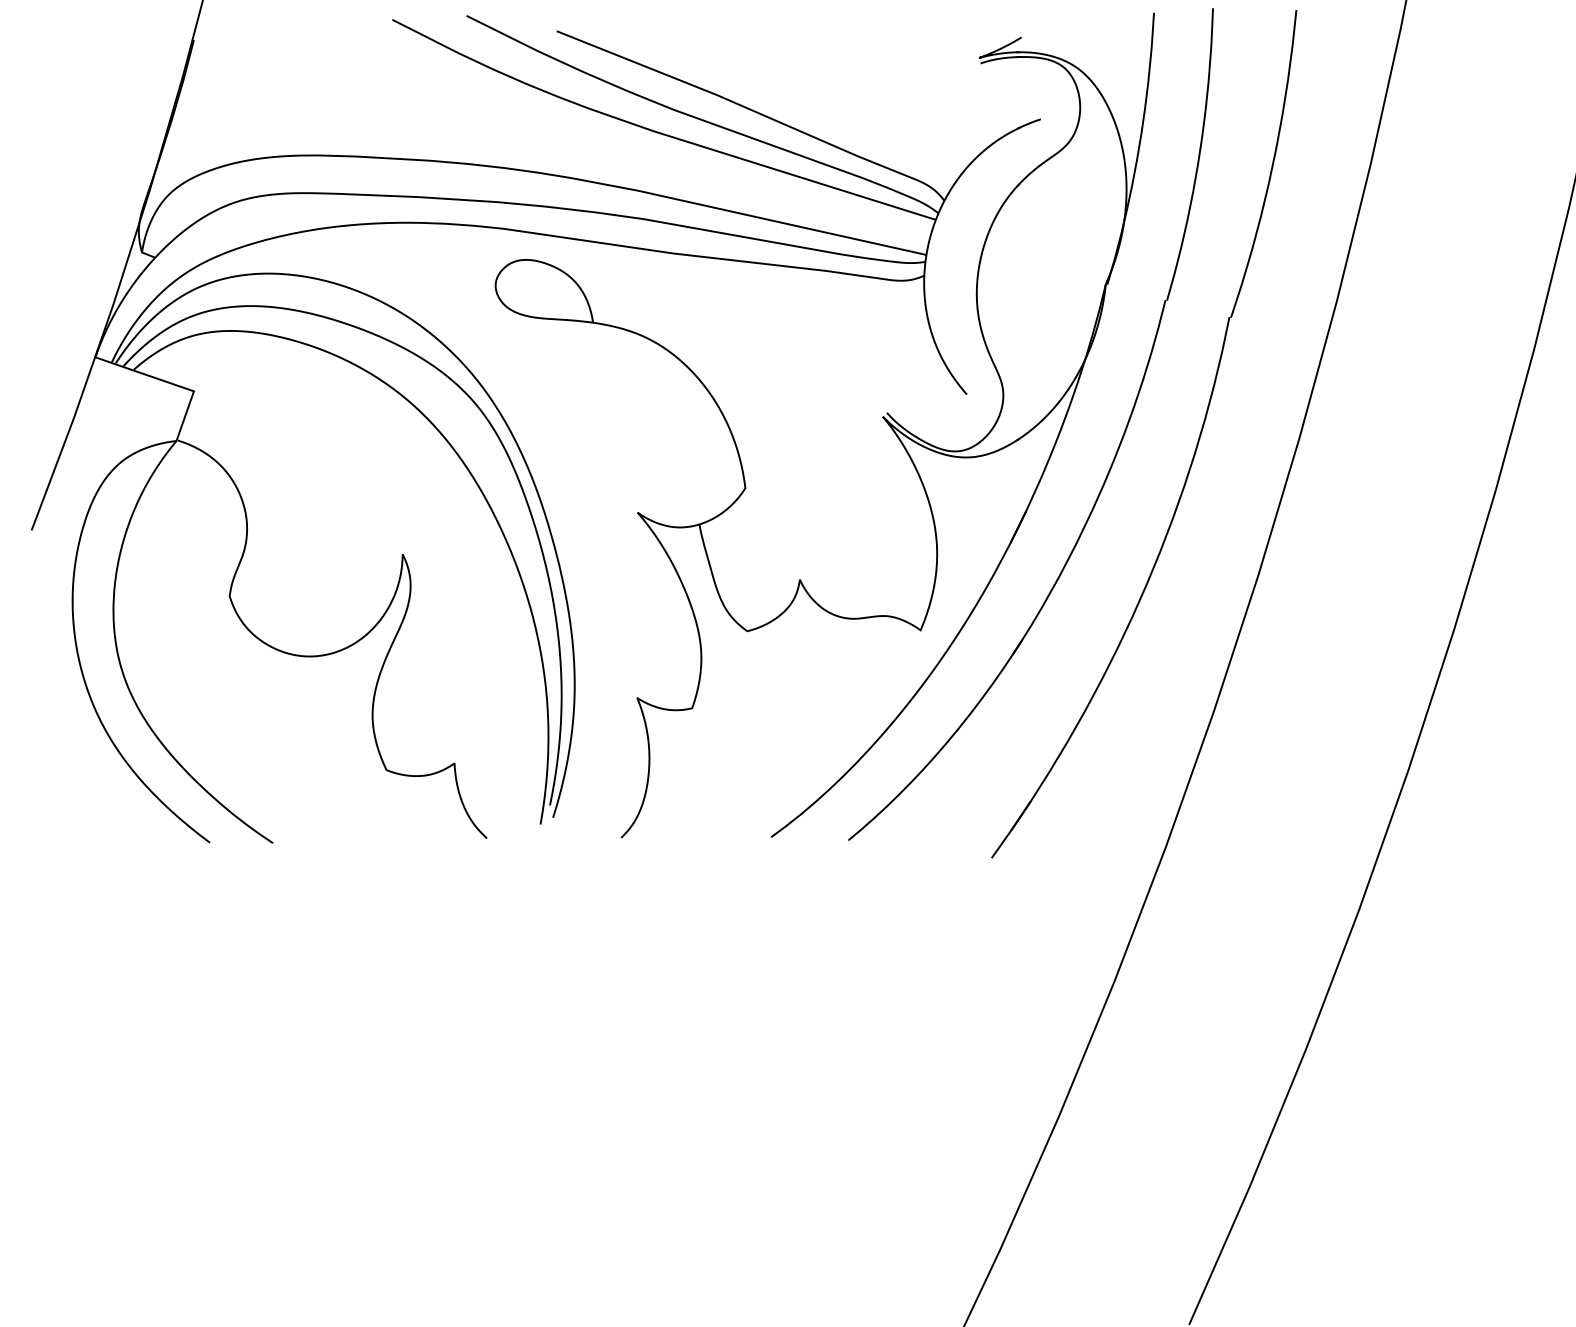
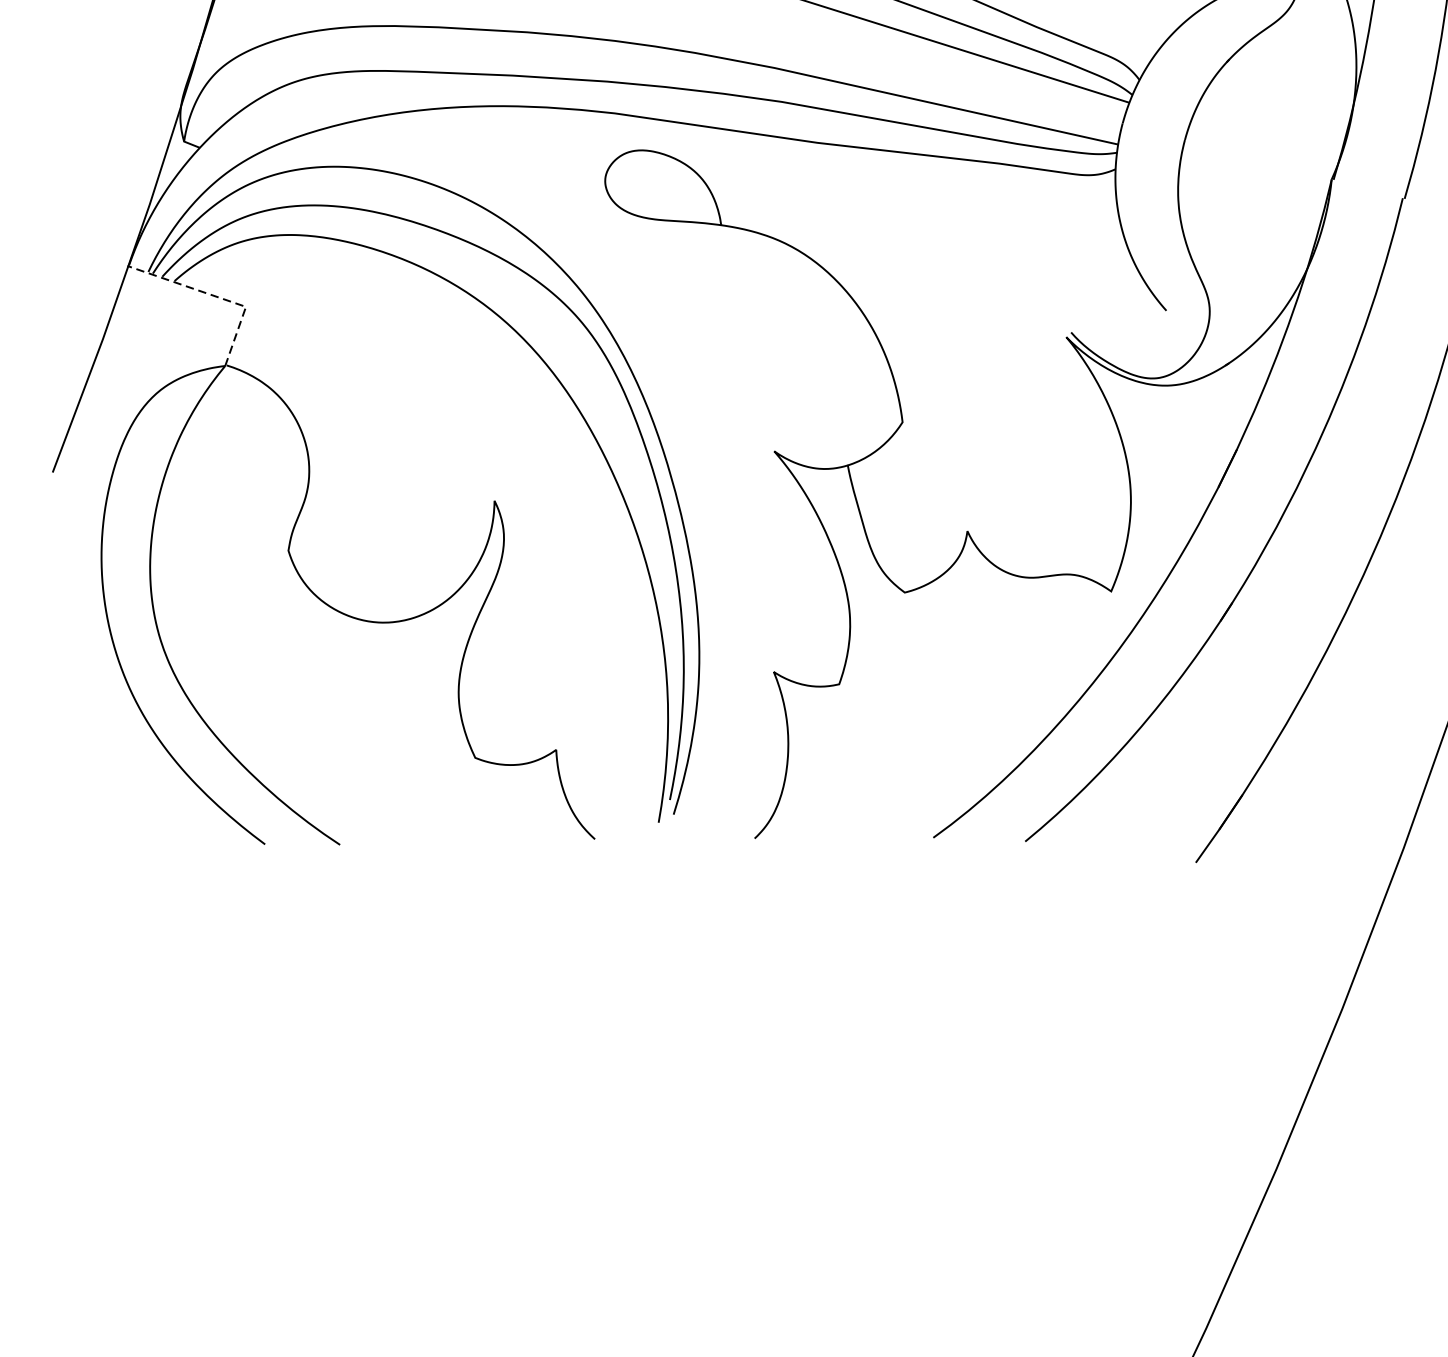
line: (169, 382) -> (216, 296), solid -> dashed

